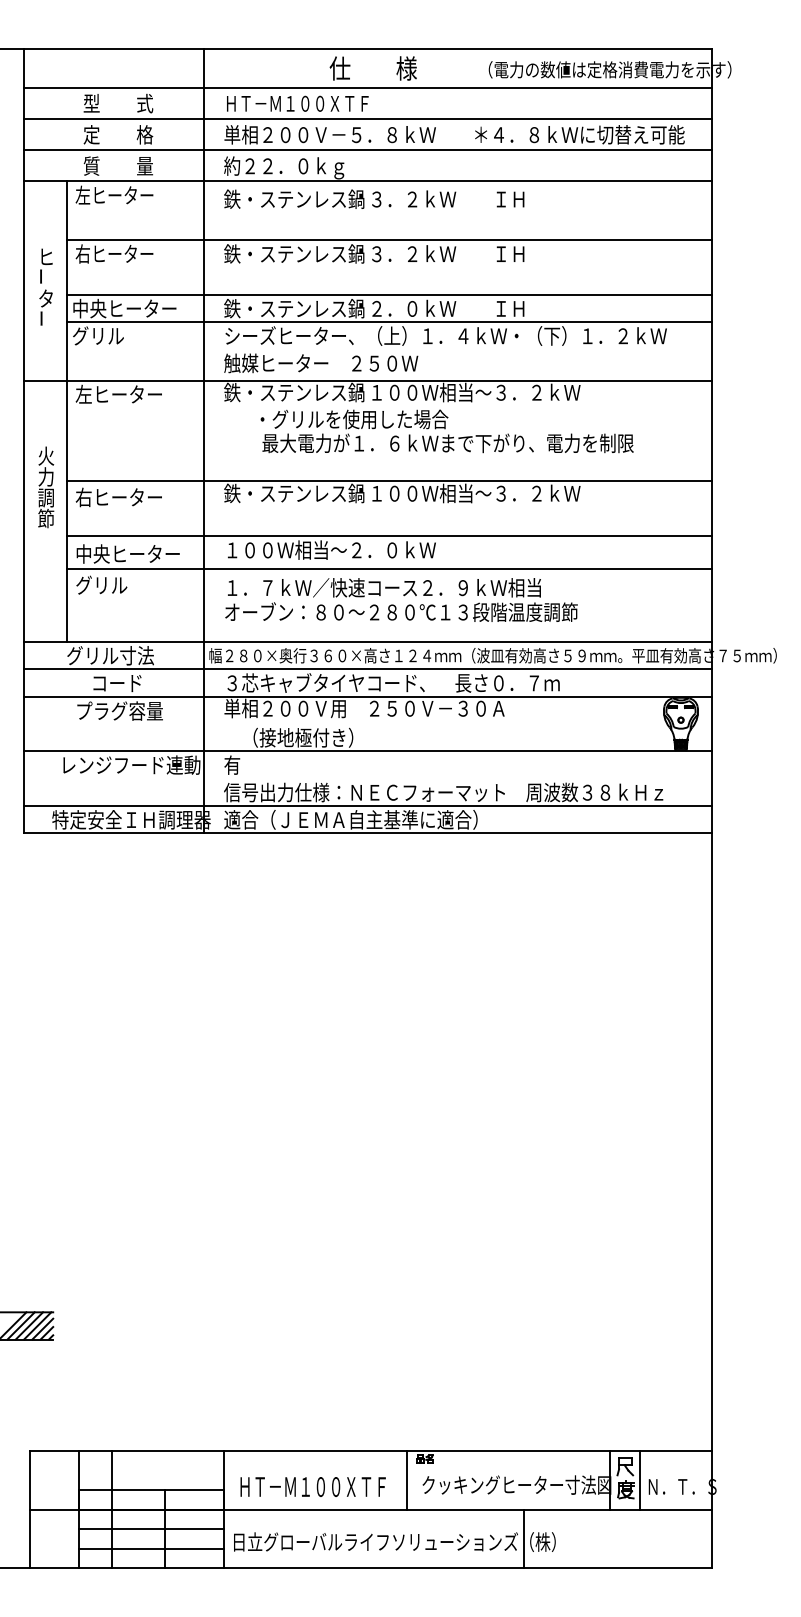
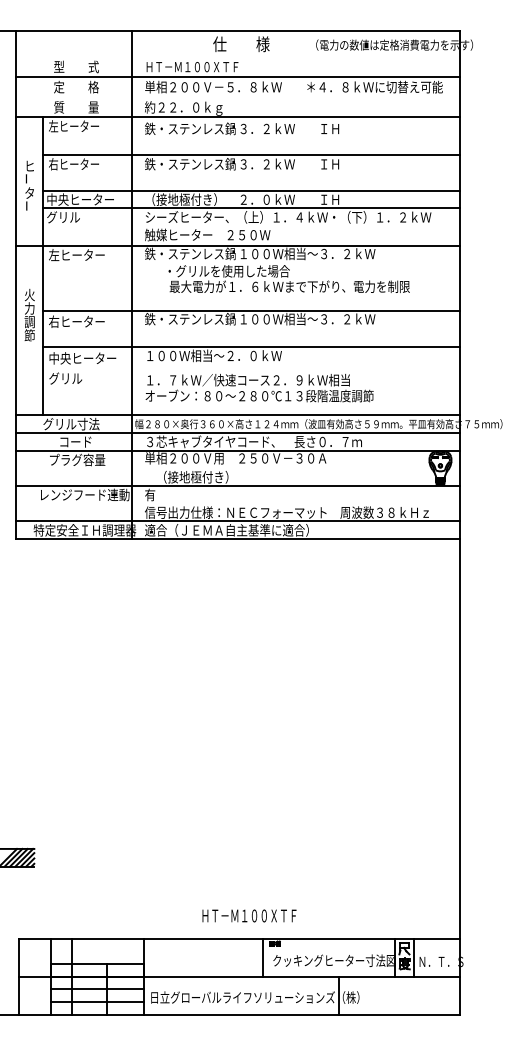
line: (367, 87) -> (237, 56), removed
line: (367, 150) -> (237, 97), removed
text: (294, 308) -> (190, 199), 鉄・ステンレス鍋 -> （接地極付き）
line: (388, 569) -> (251, 368), removed
text: (313, 1486) -> (249, 915), moved

